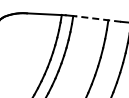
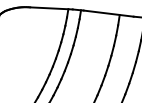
line: (98, 19) -> (108, 14), dashed -> solid

